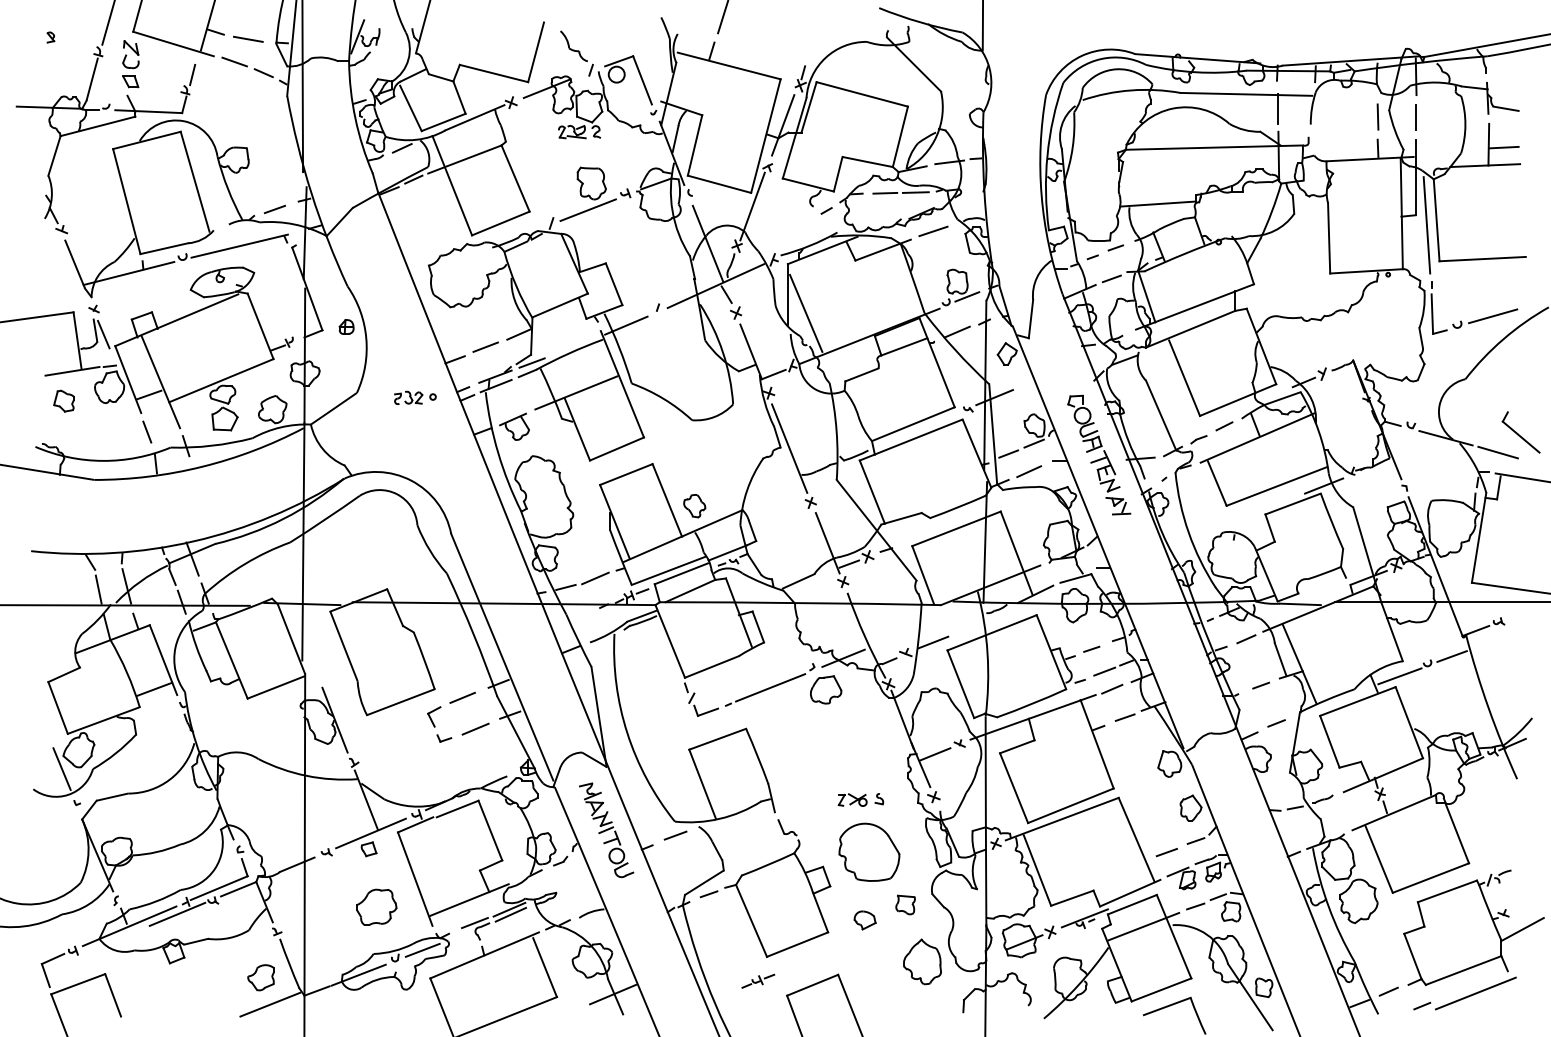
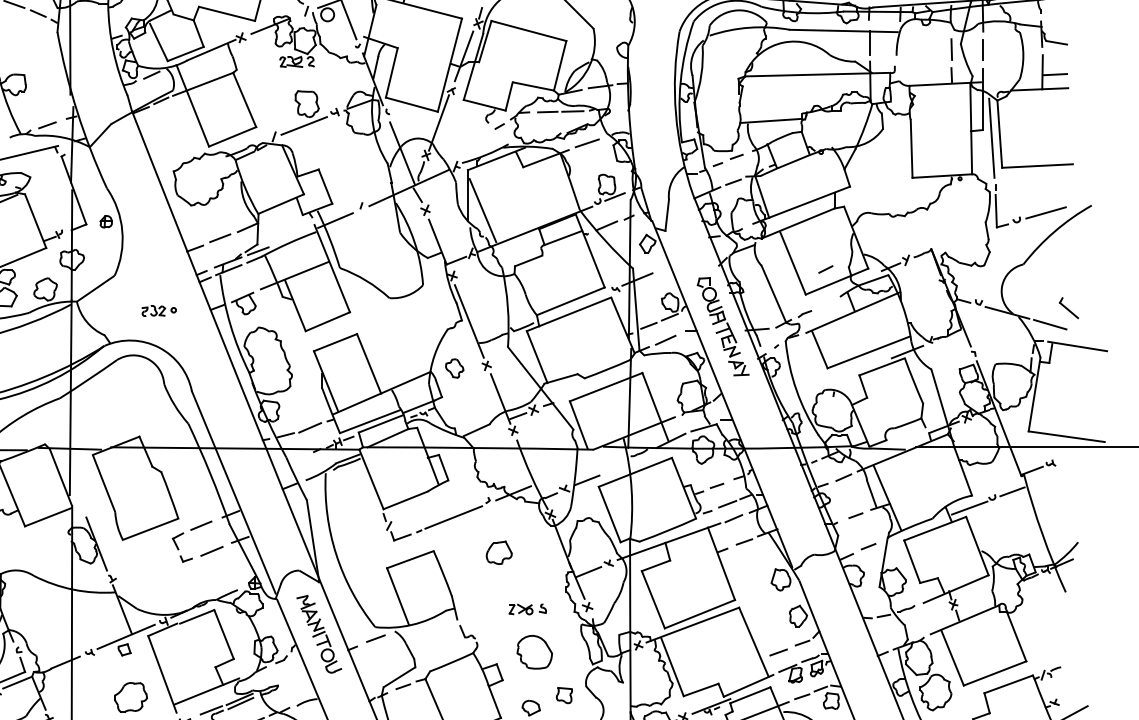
part: (415, 397) -> (159, 310), moved
line: (1224, 426) -> (825, 269), moved
part: (1520, 432) -> (1068, 308), size x0.6
part: (694, 506) -> (454, 368), moved
part: (826, 689) -> (499, 552), moved
part: (869, 851) -> (534, 651), size x0.7

